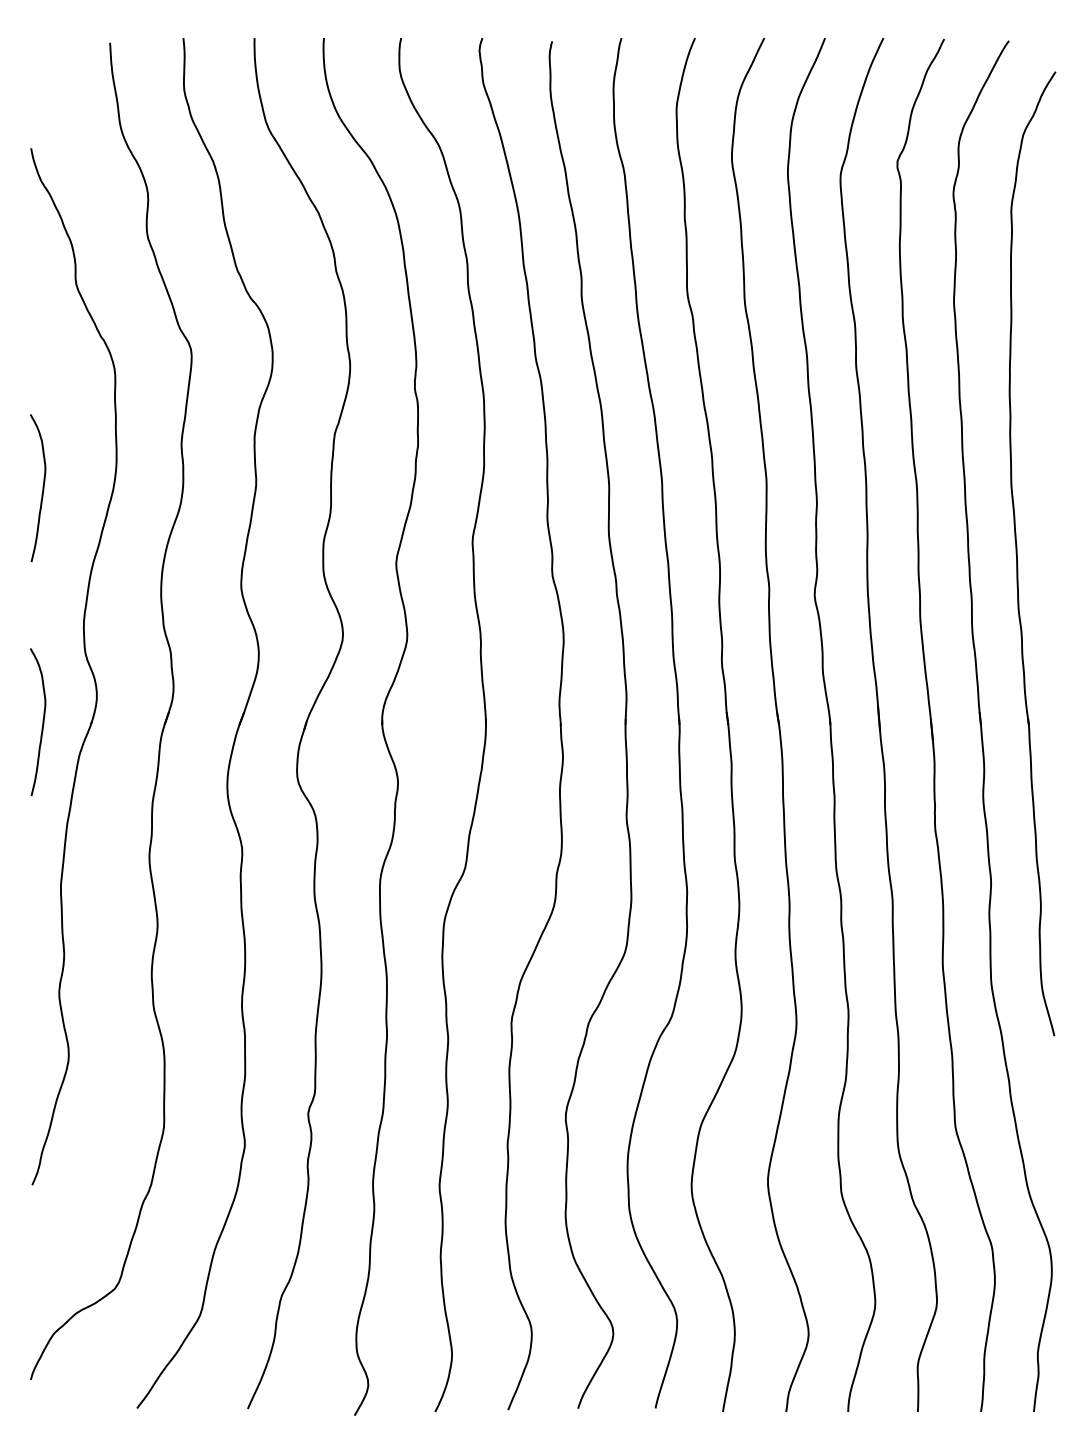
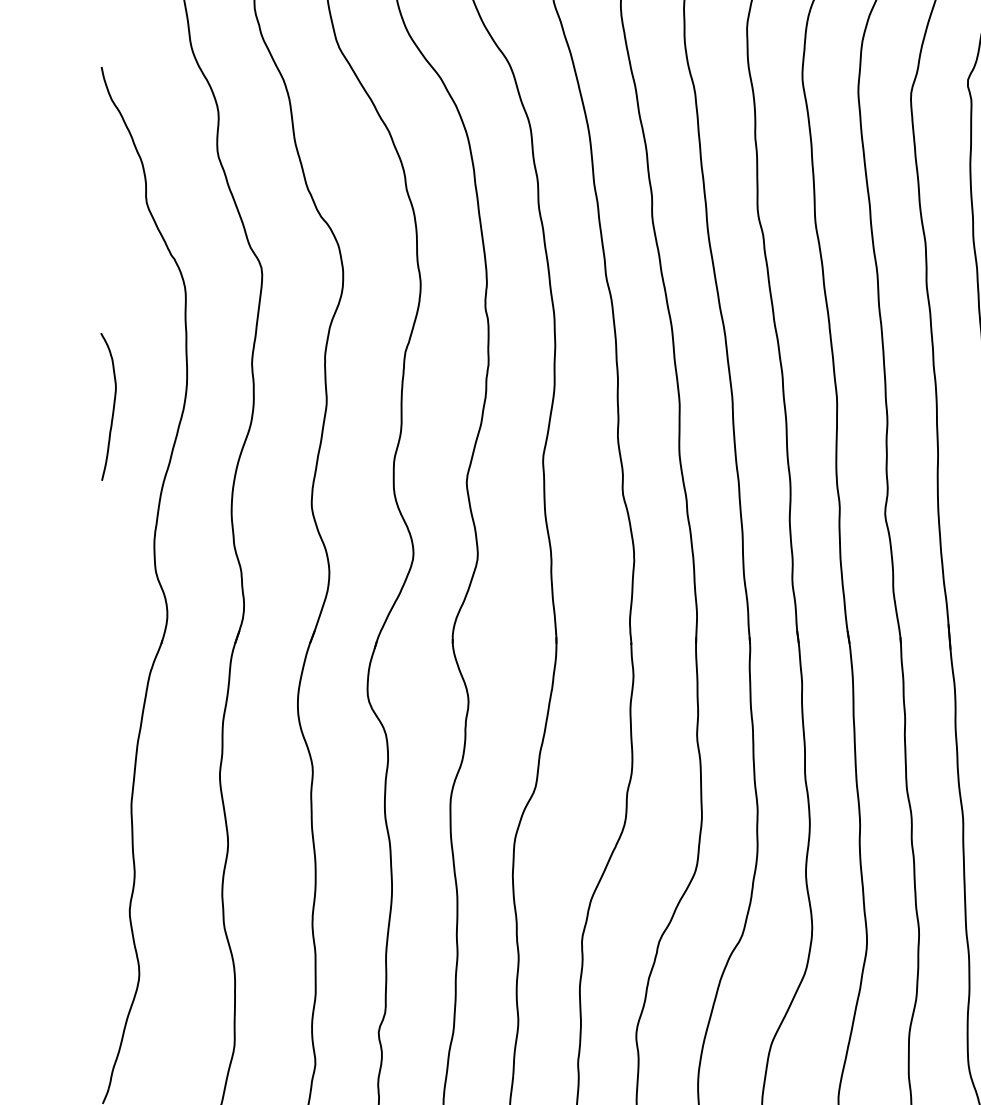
curve: (42, 722) -> (113, 641), removed

